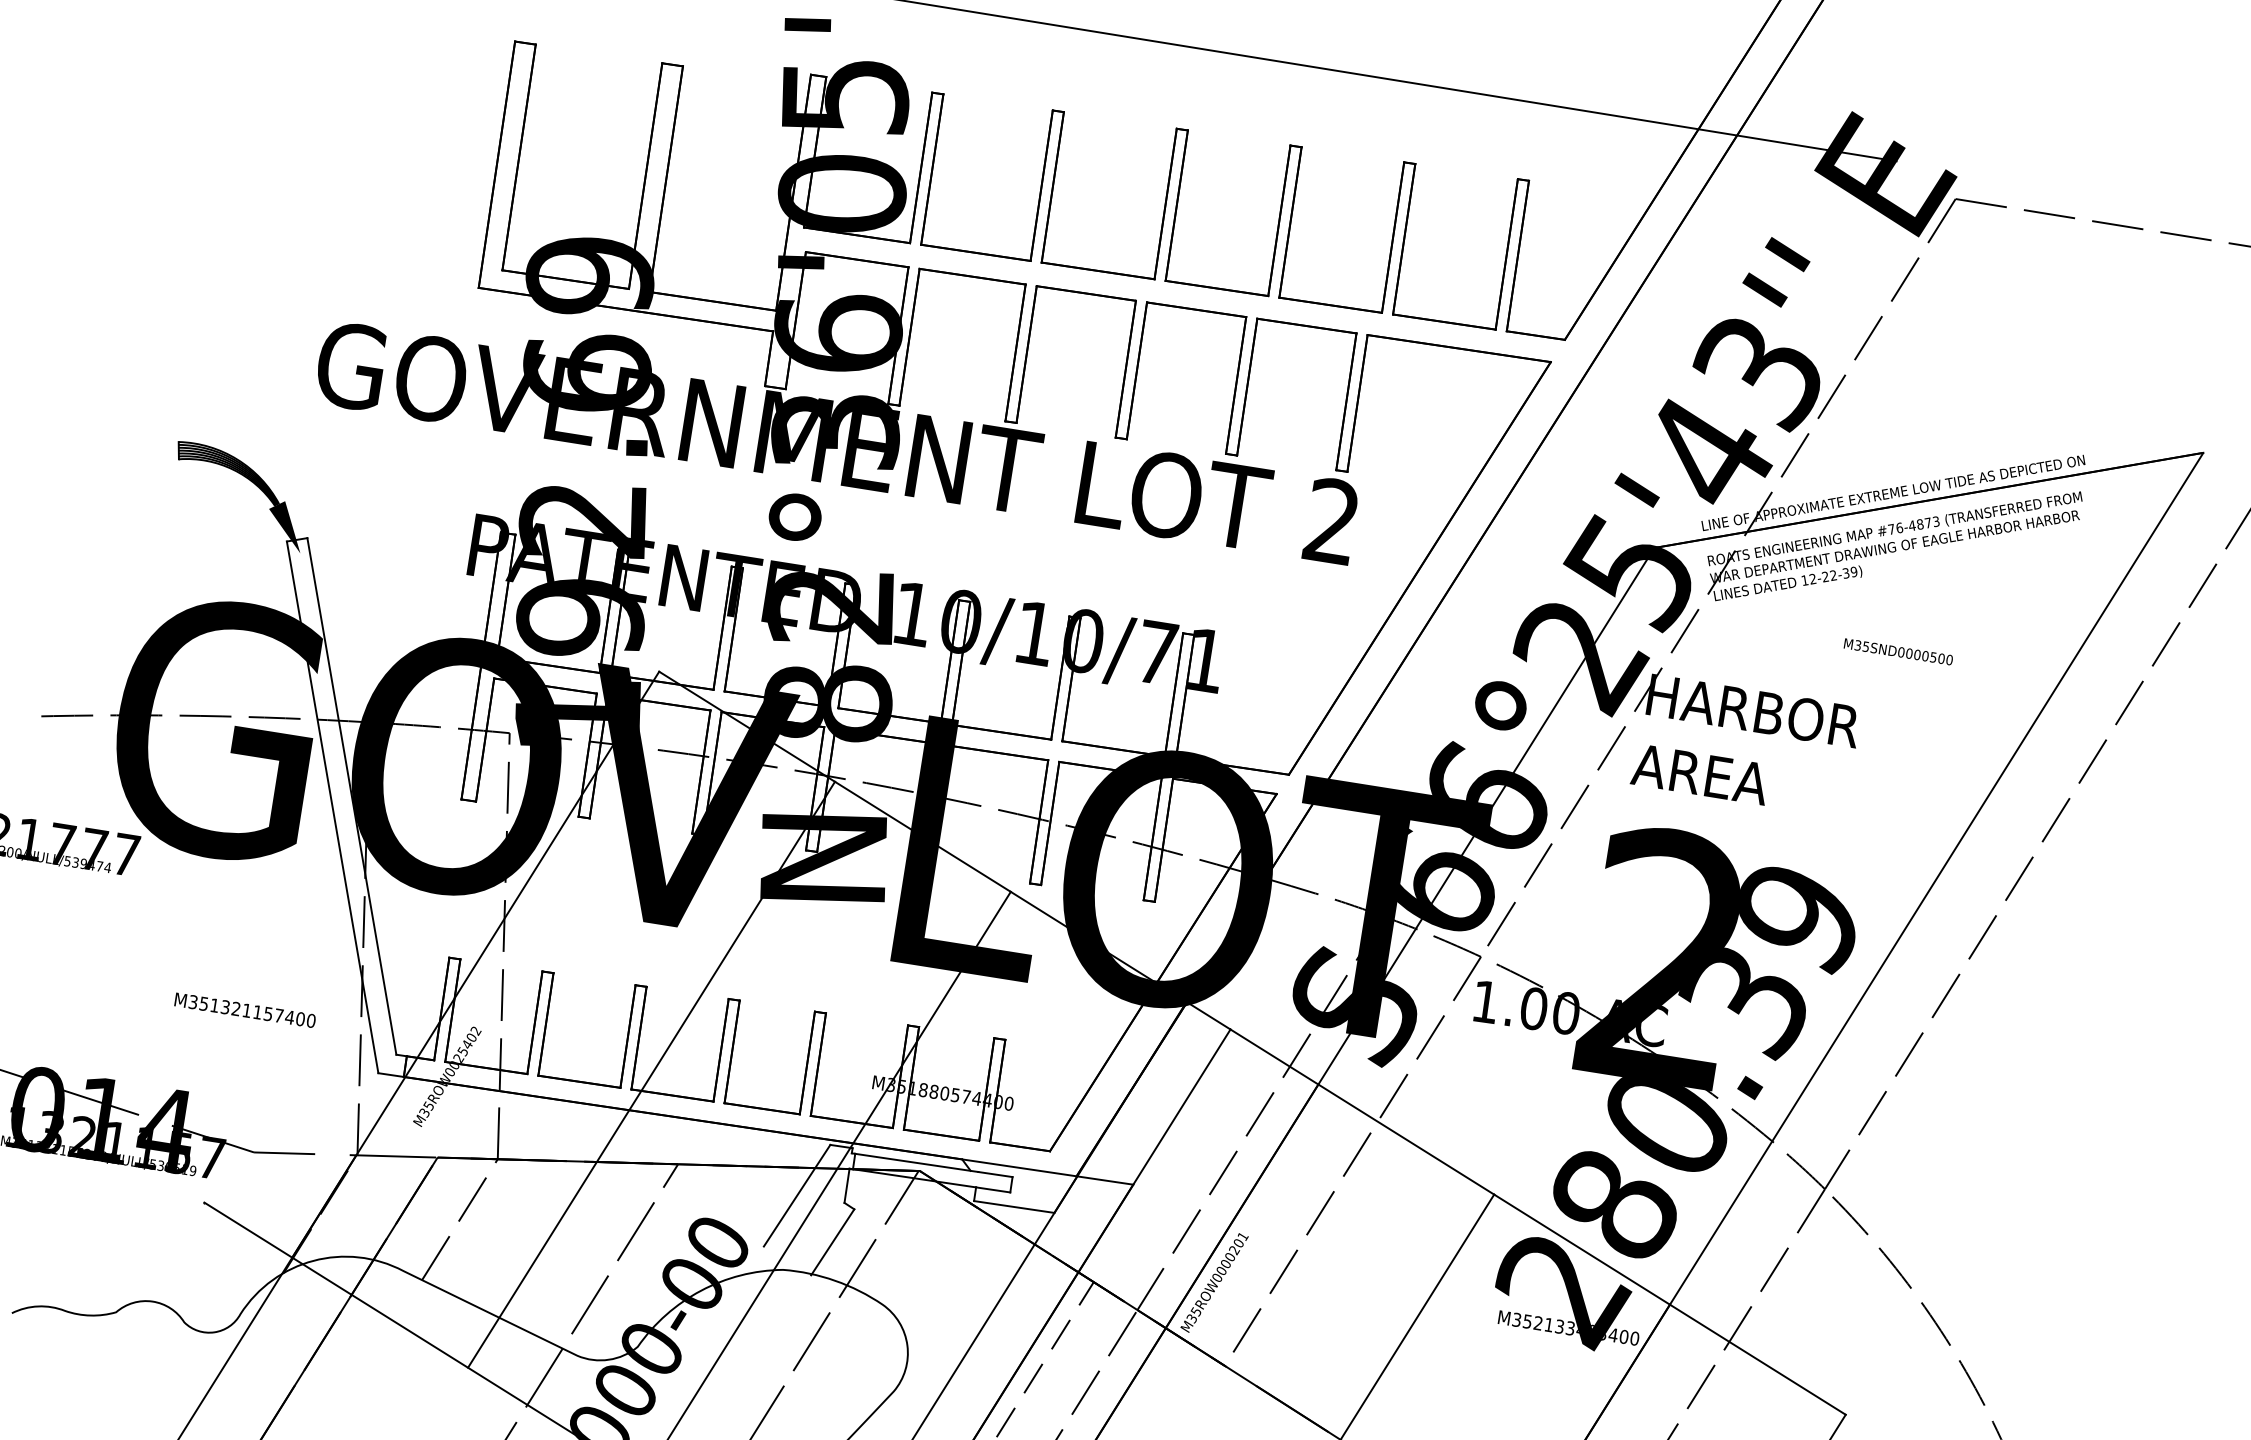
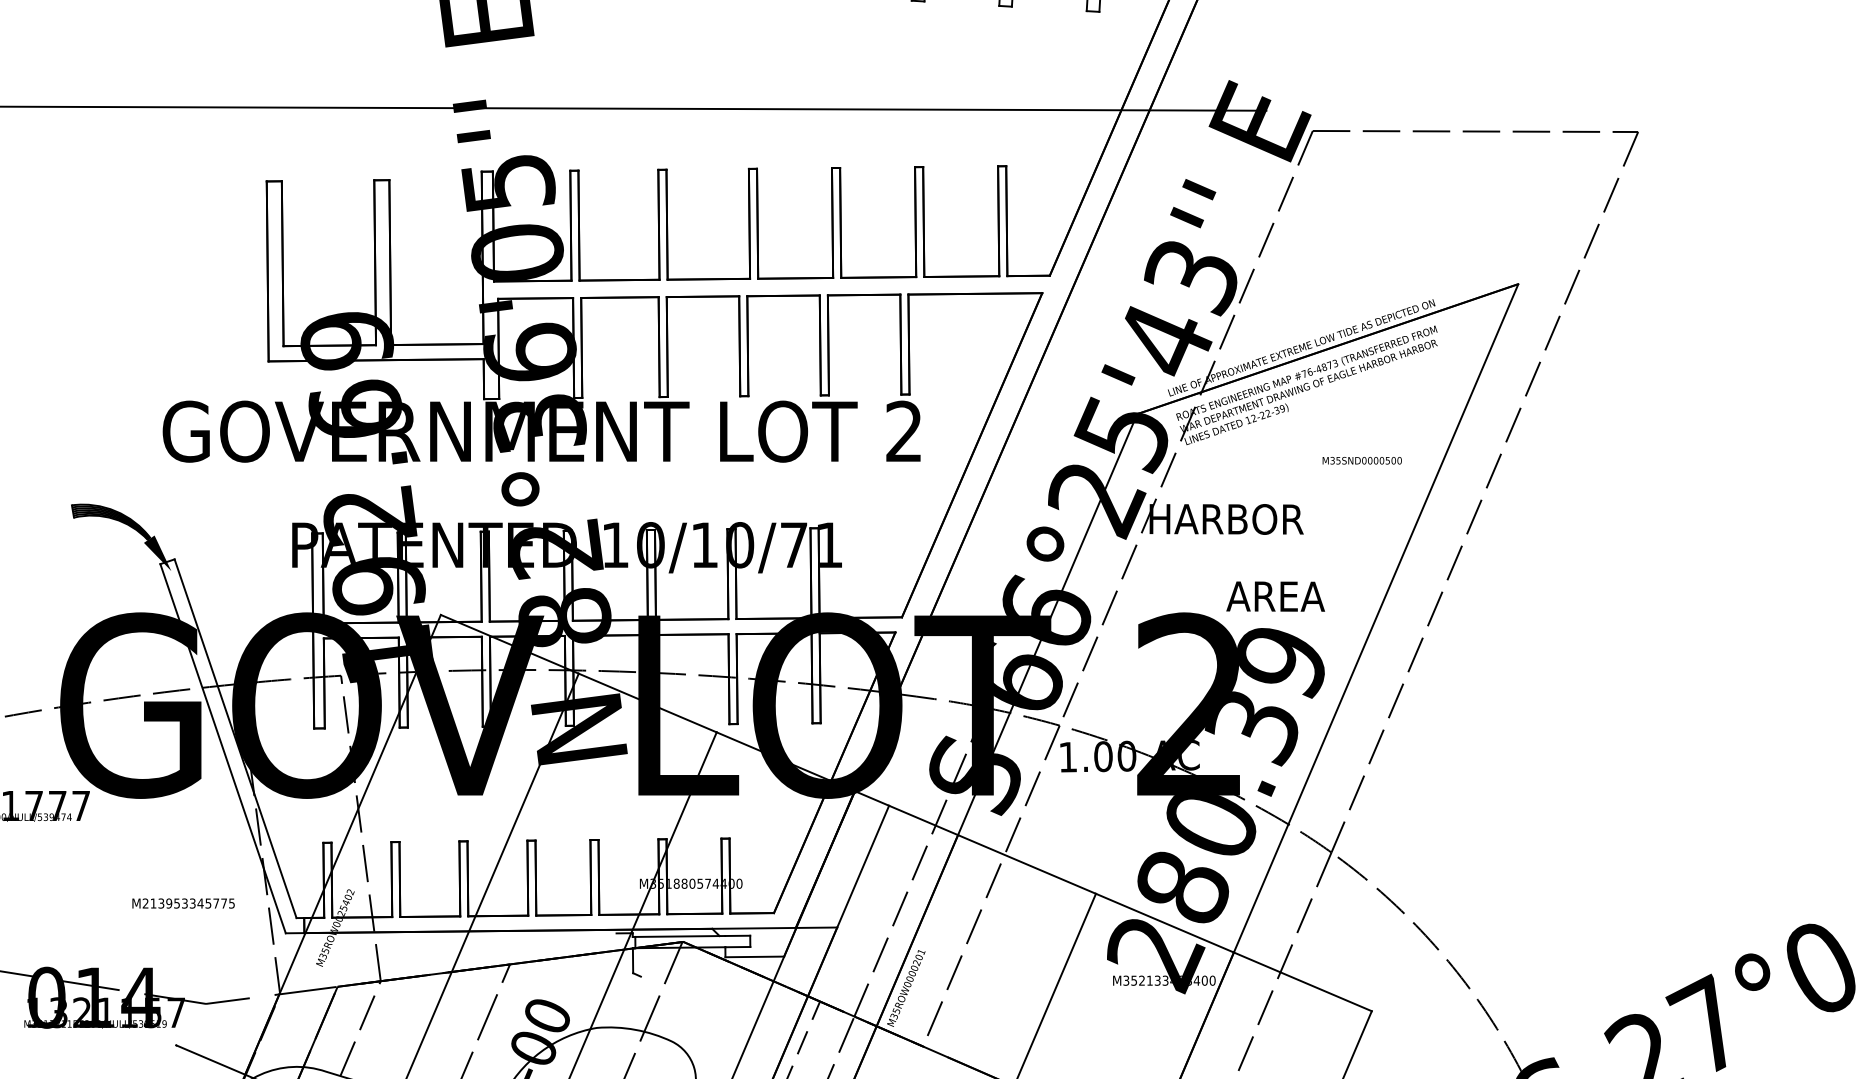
text: (1897, 651) -> (1361, 460), moved
text: (1700, 774) -> (1275, 596), moved
text: (251, 1011) -> (188, 903), M351321157400 -> M213953345775
line: (797, 1195) -> (598, 973), removed
line: (831, 1241) -> (628, 1002), removed

